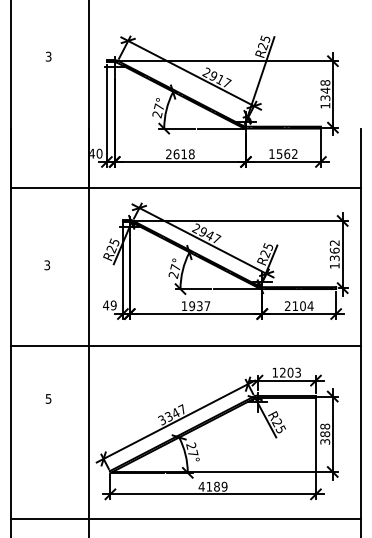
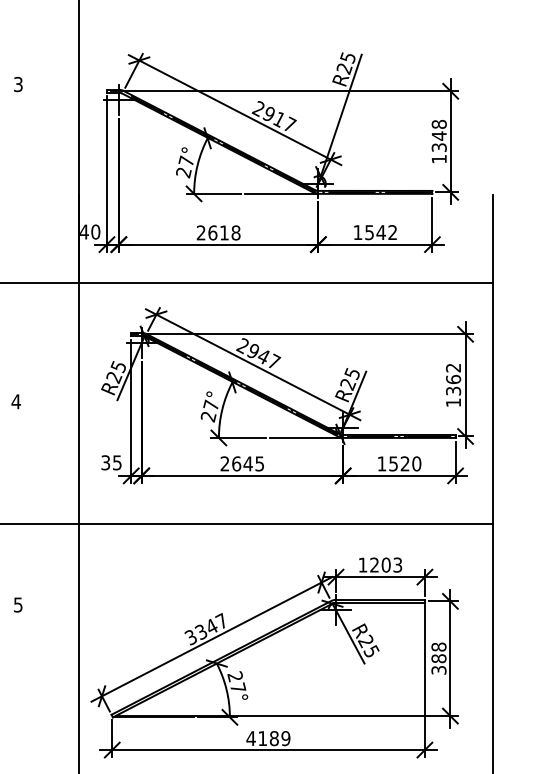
text: (287, 154) -> (381, 233), 1562 -> 1542
text: (47, 265) -> (16, 402), 3 -> 4
text: (109, 305) -> (110, 462), 49 -> 35
text: (195, 306) -> (241, 464), 1937 -> 2645
text: (298, 306) -> (398, 464), 2104 -> 1520

